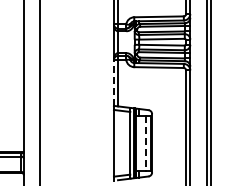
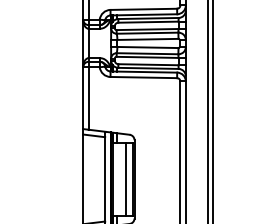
line: (113, 82) -> (82, 97), dashed -> solid
line: (145, 143) -> (125, 179), dashed -> solid

